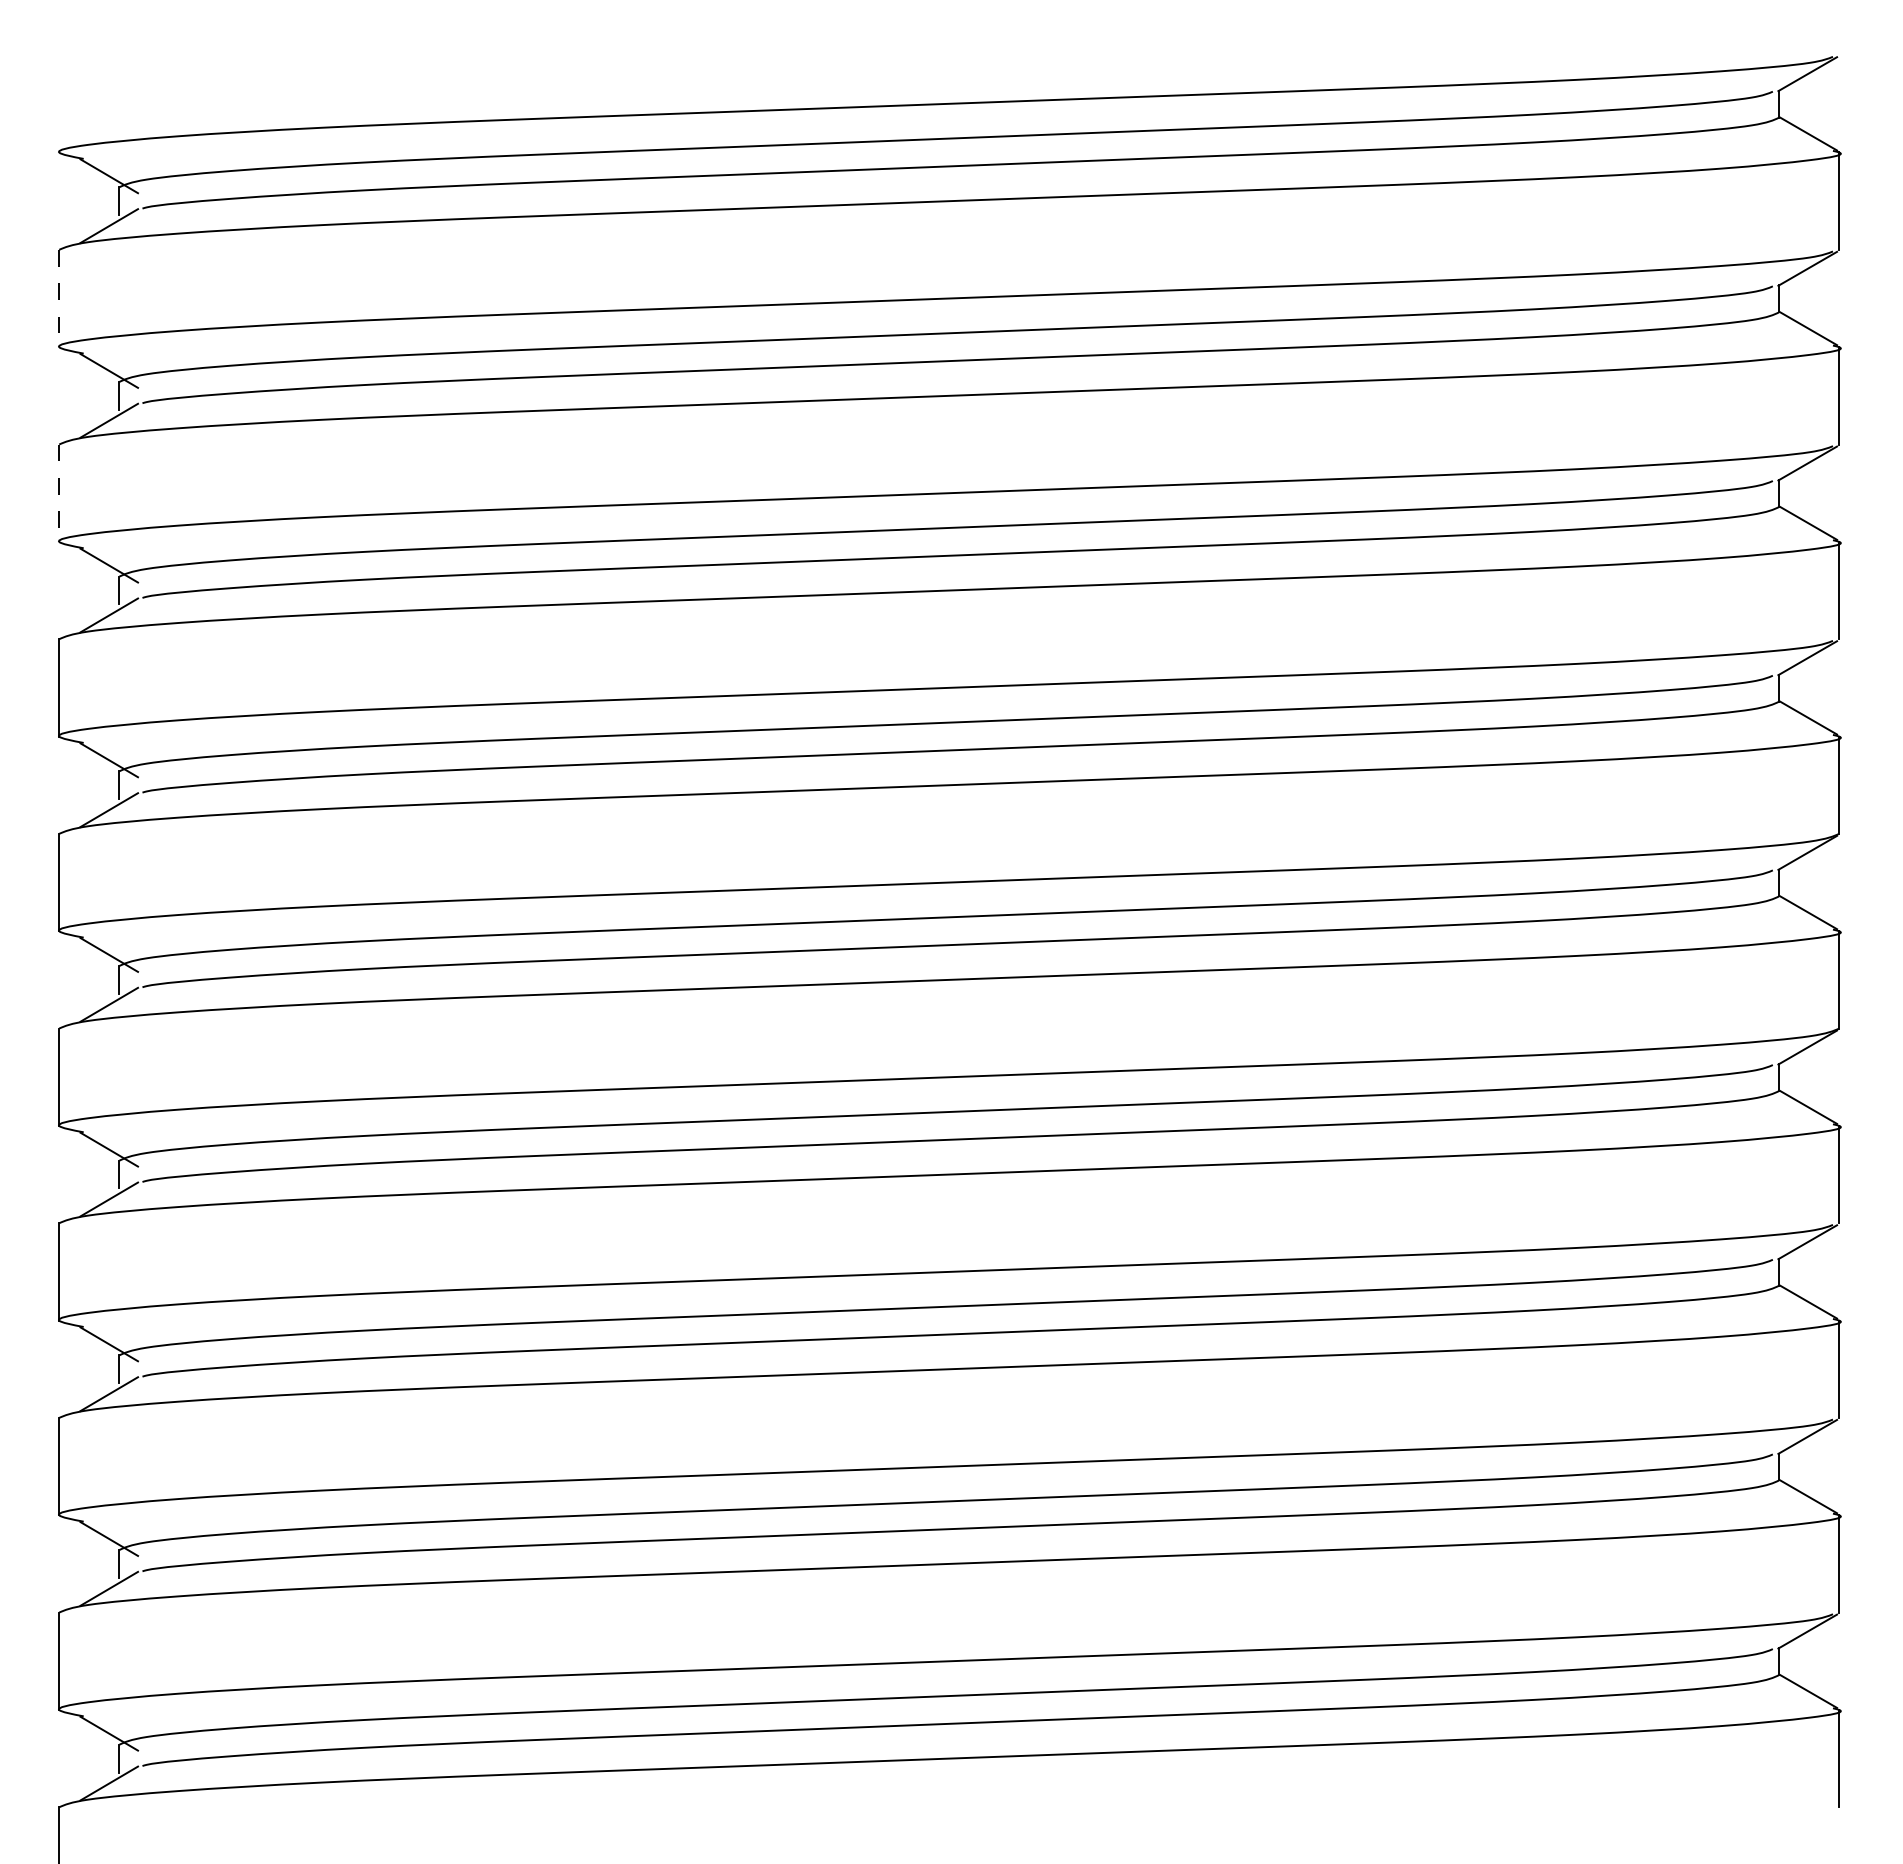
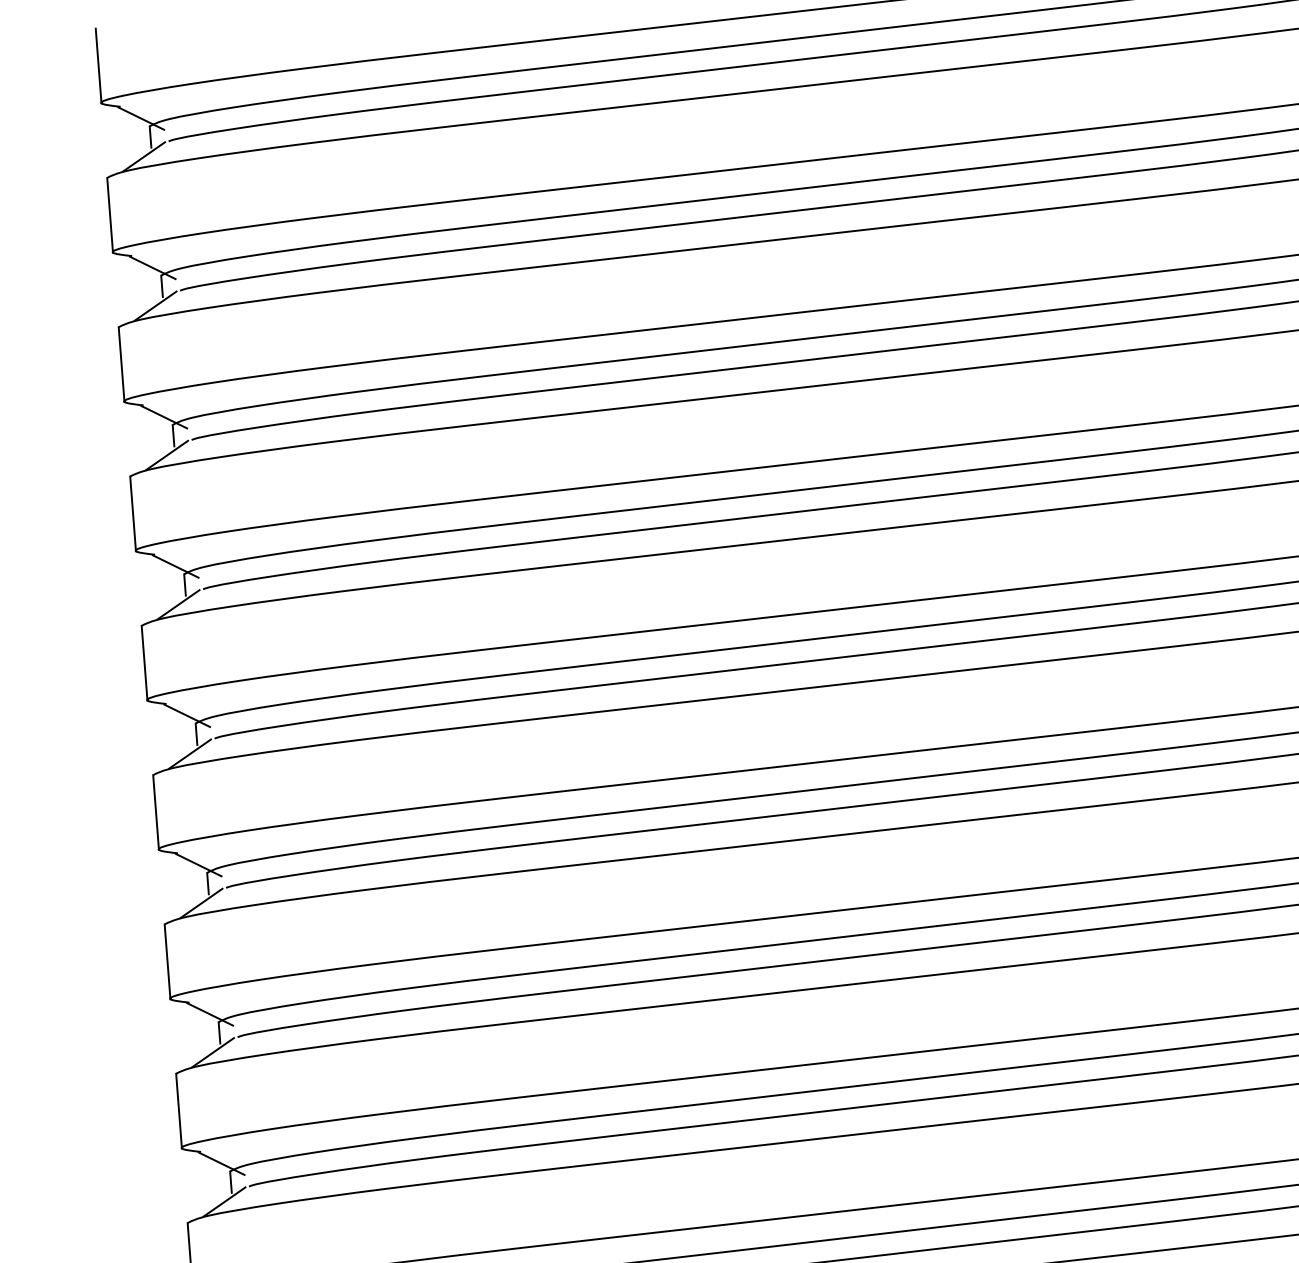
line: (59, 103) -> (98, 65), added
line: (59, 298) -> (110, 215), dashed -> solid
line: (59, 493) -> (121, 364), dashed -> solid

